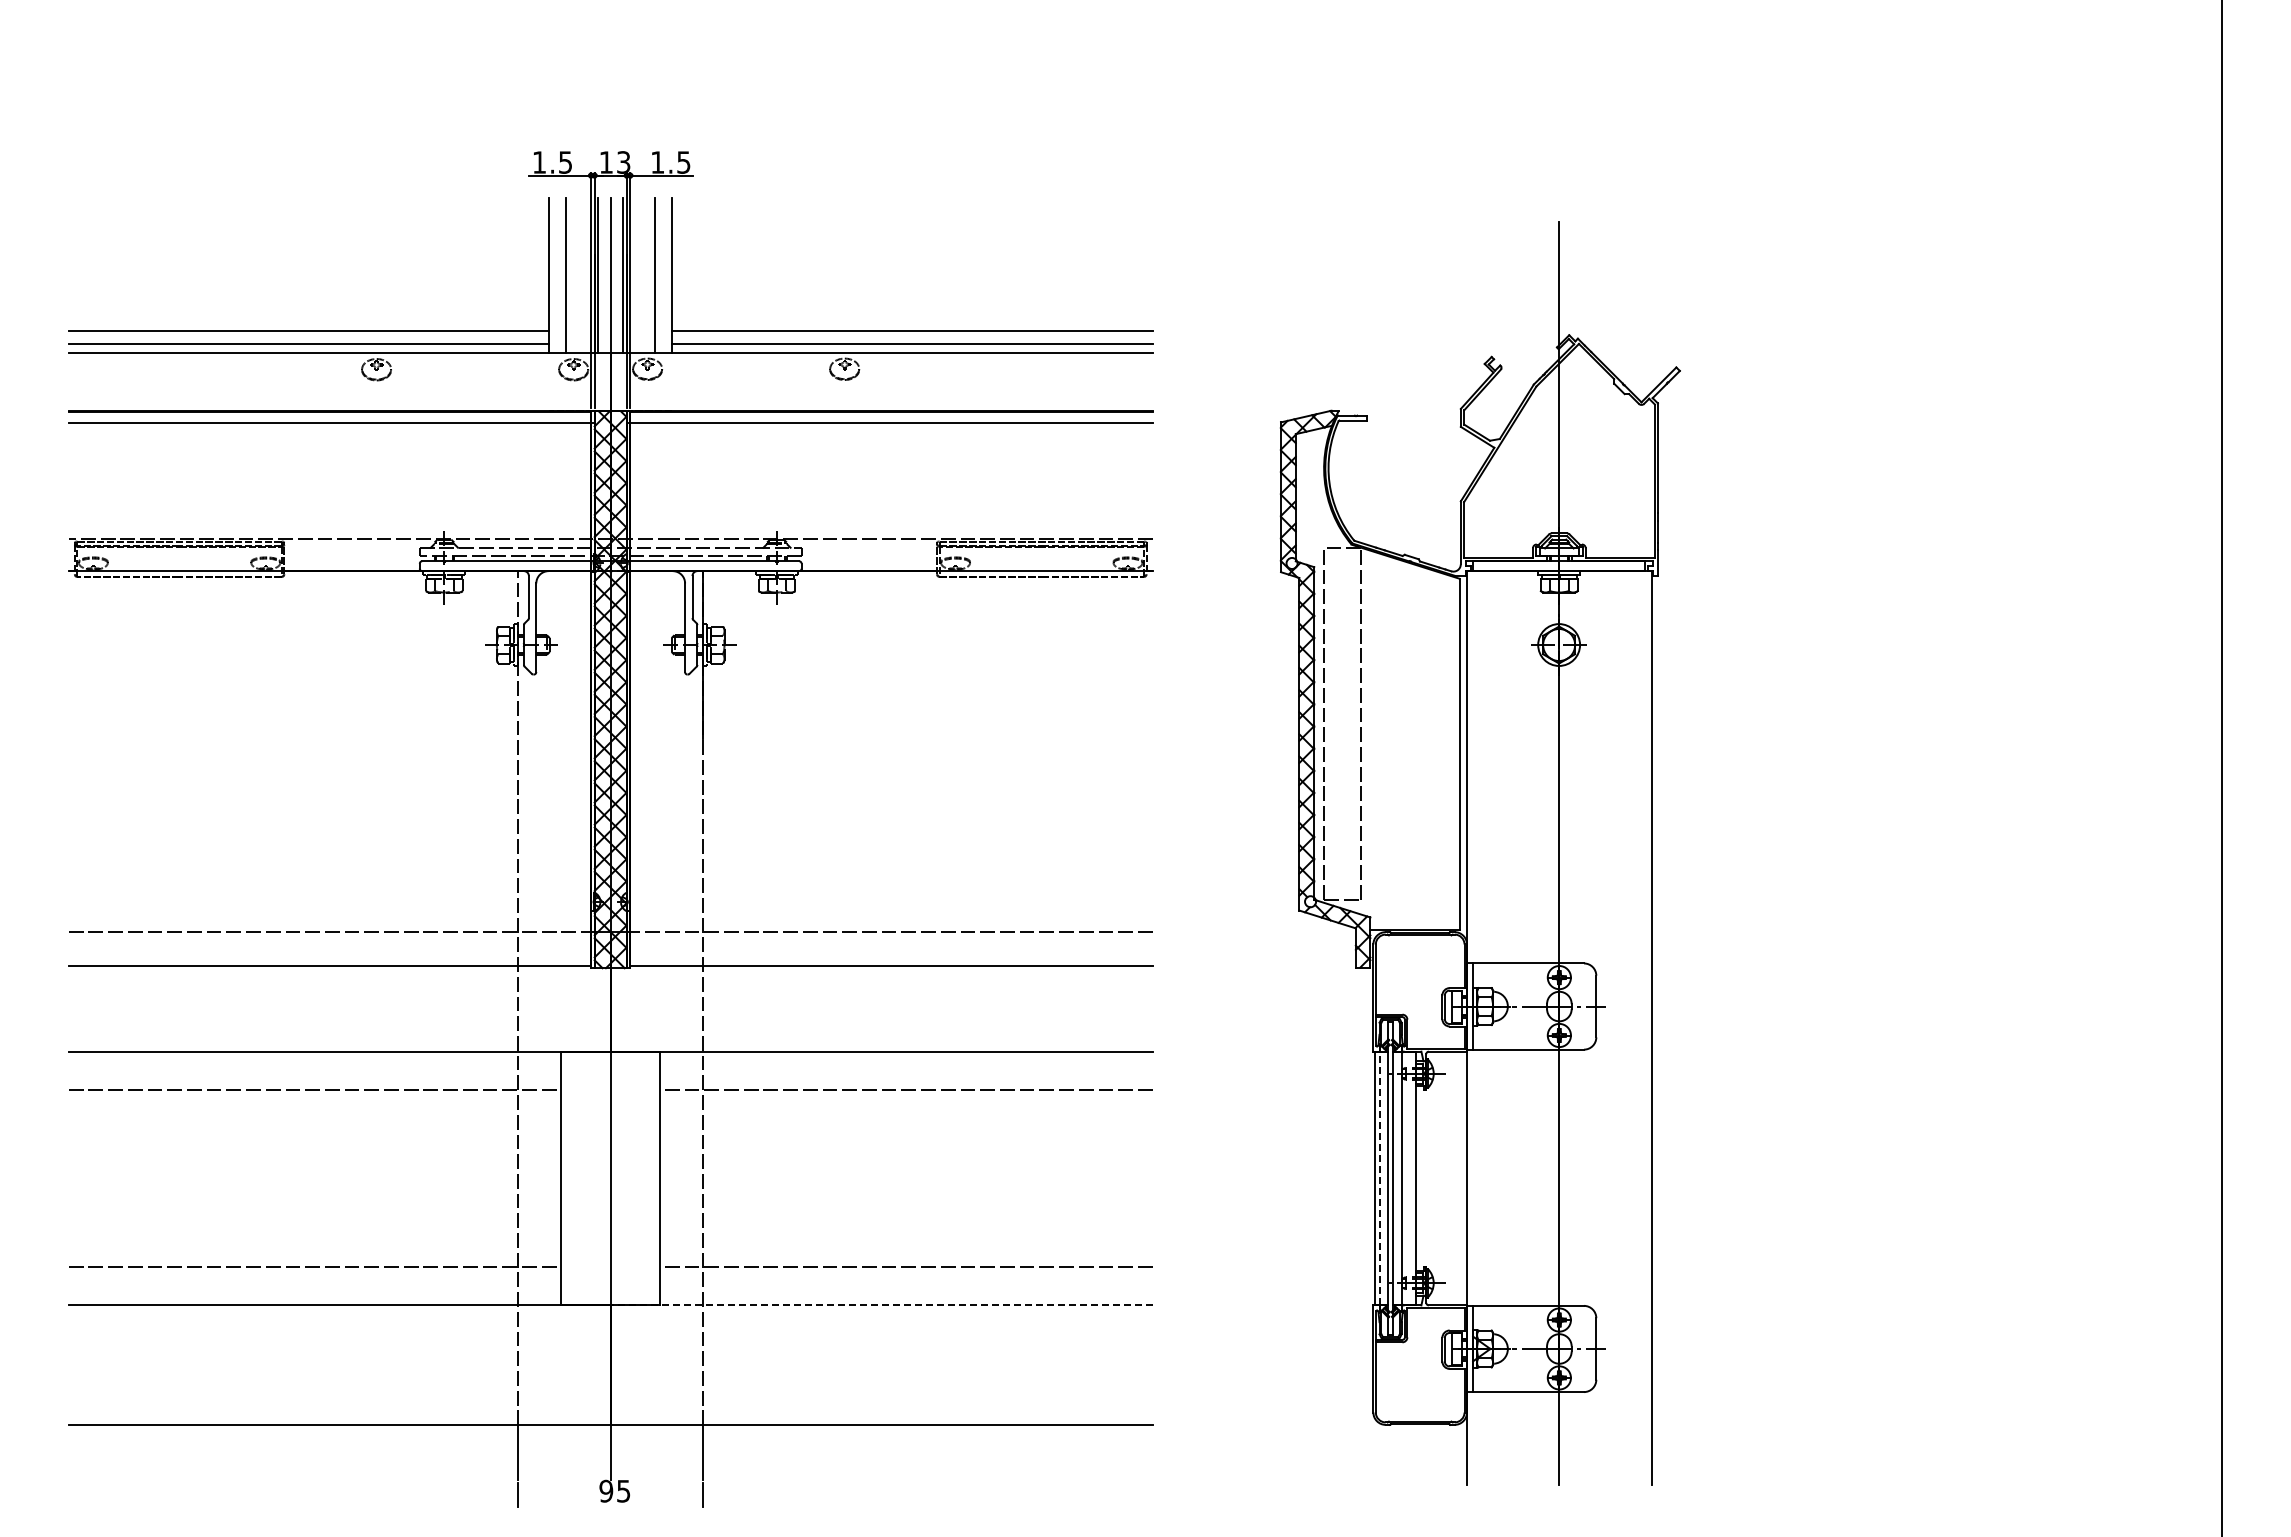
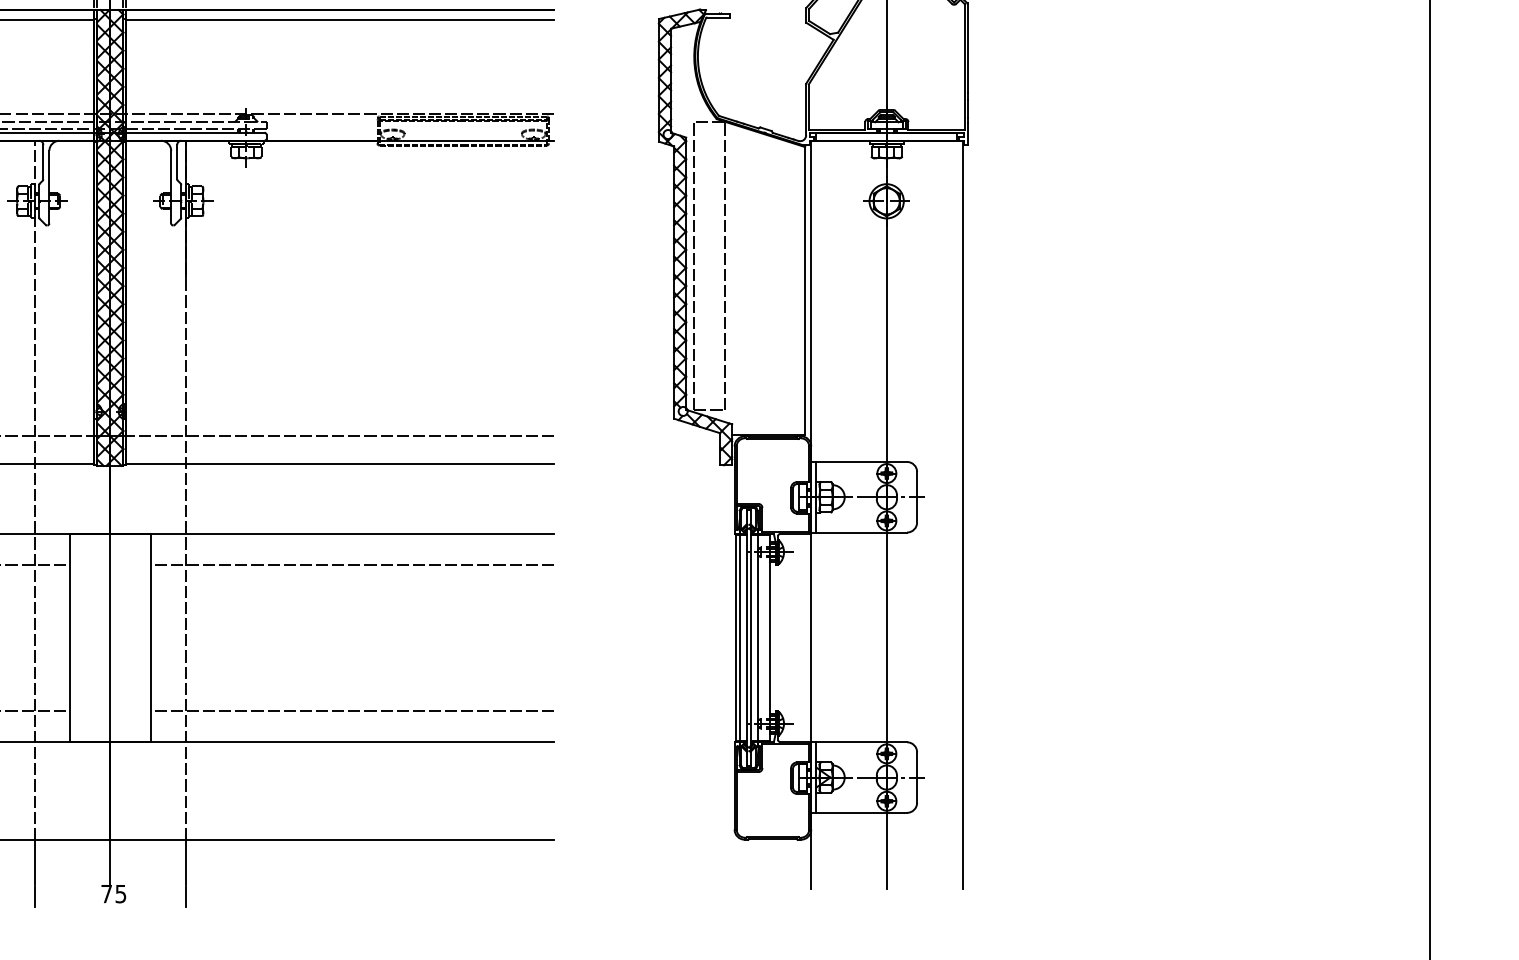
line: (1379, 1178) -> (739, 638), dashed -> solid
line: (881, 1305) -> (331, 741), dashed -> solid
text: (606, 1490) -> (106, 893), 95 -> 75

